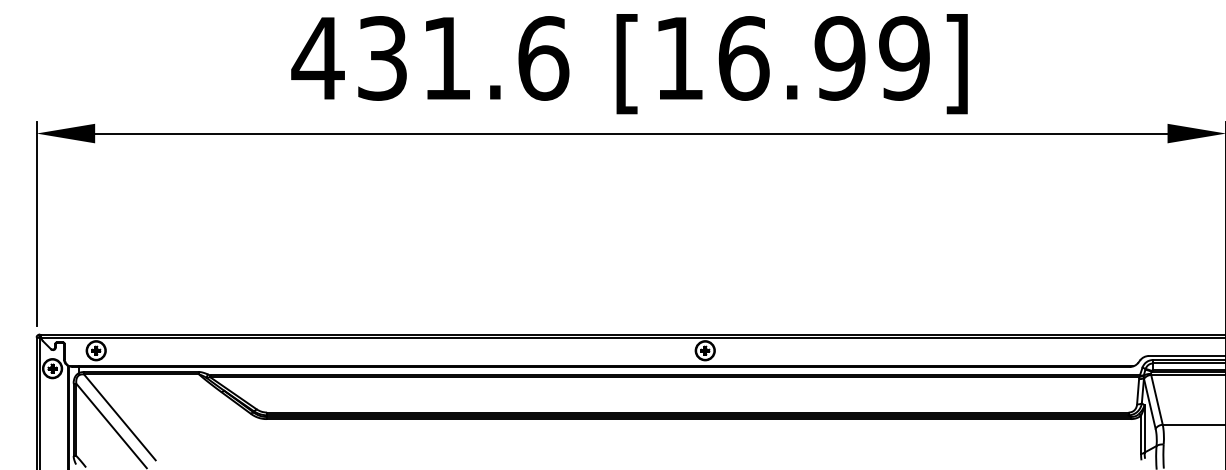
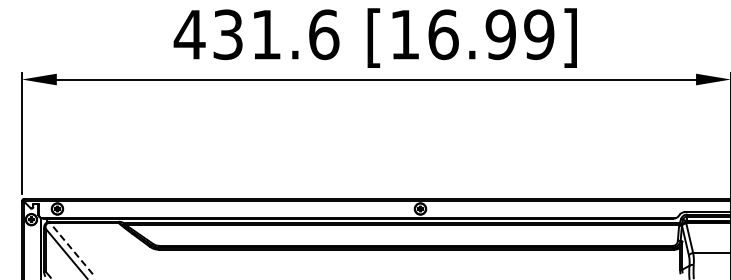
line: (119, 417) -> (71, 248), solid -> dashed

